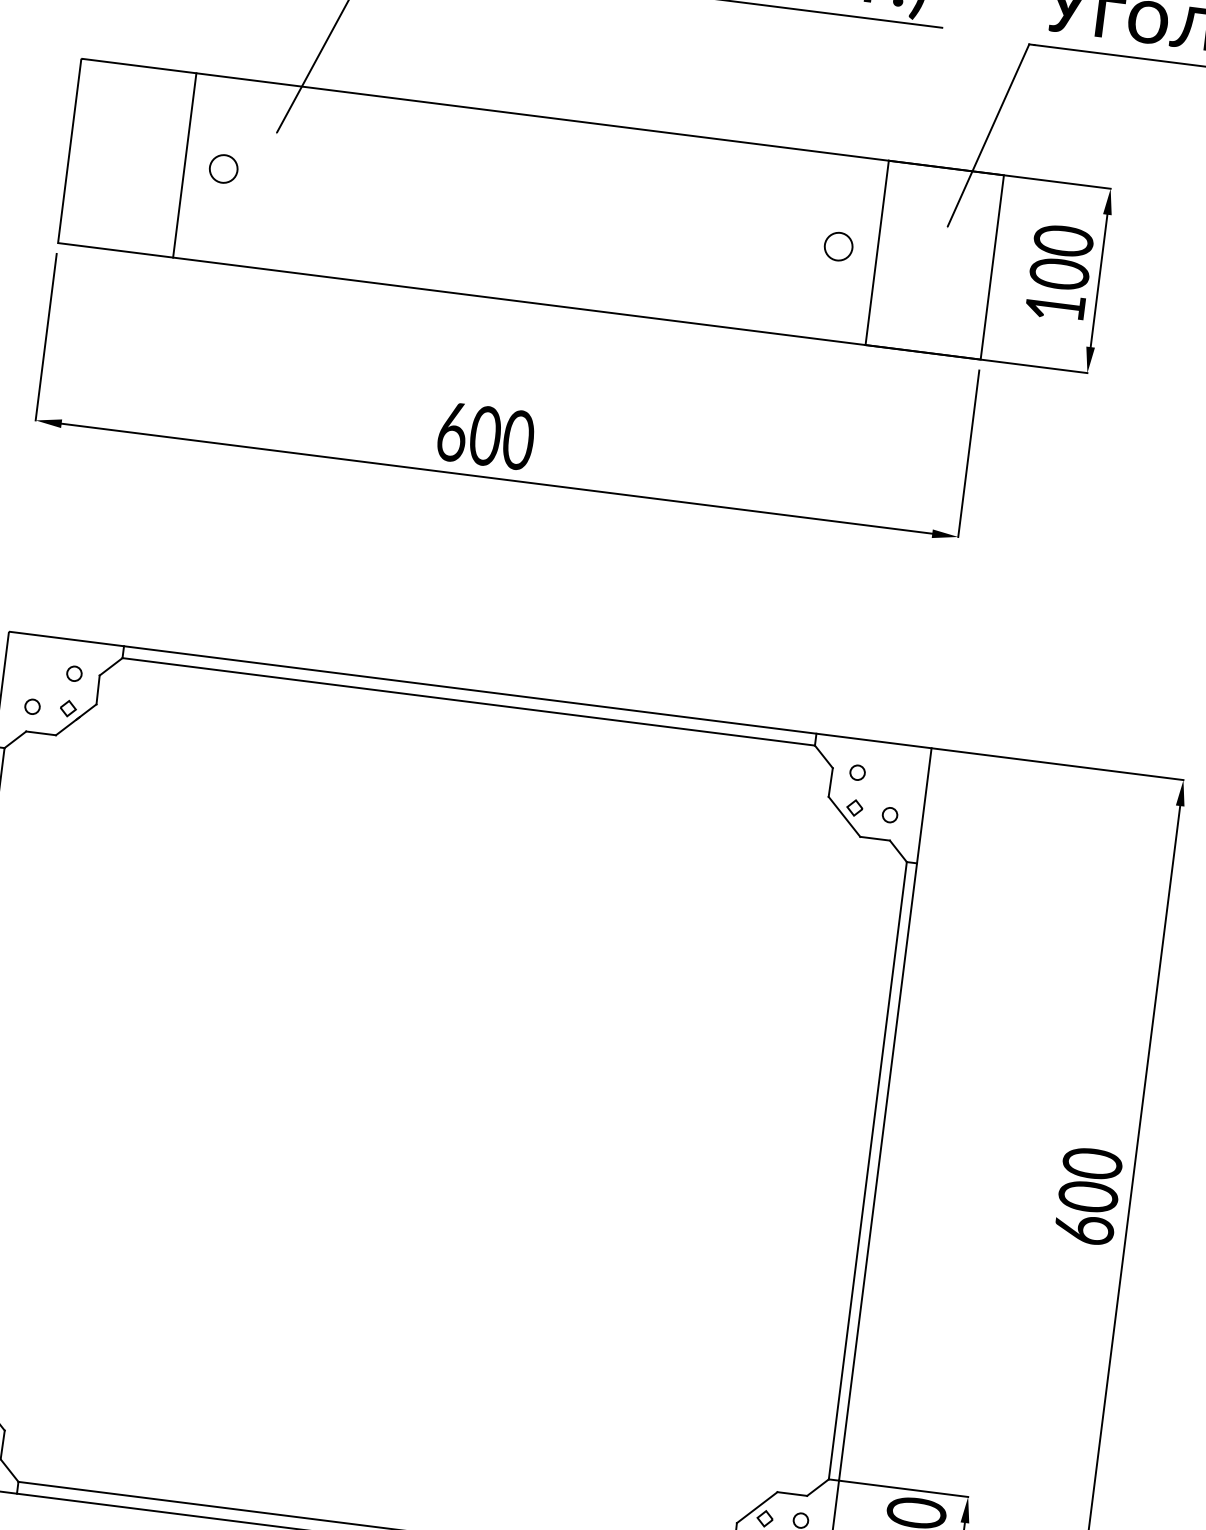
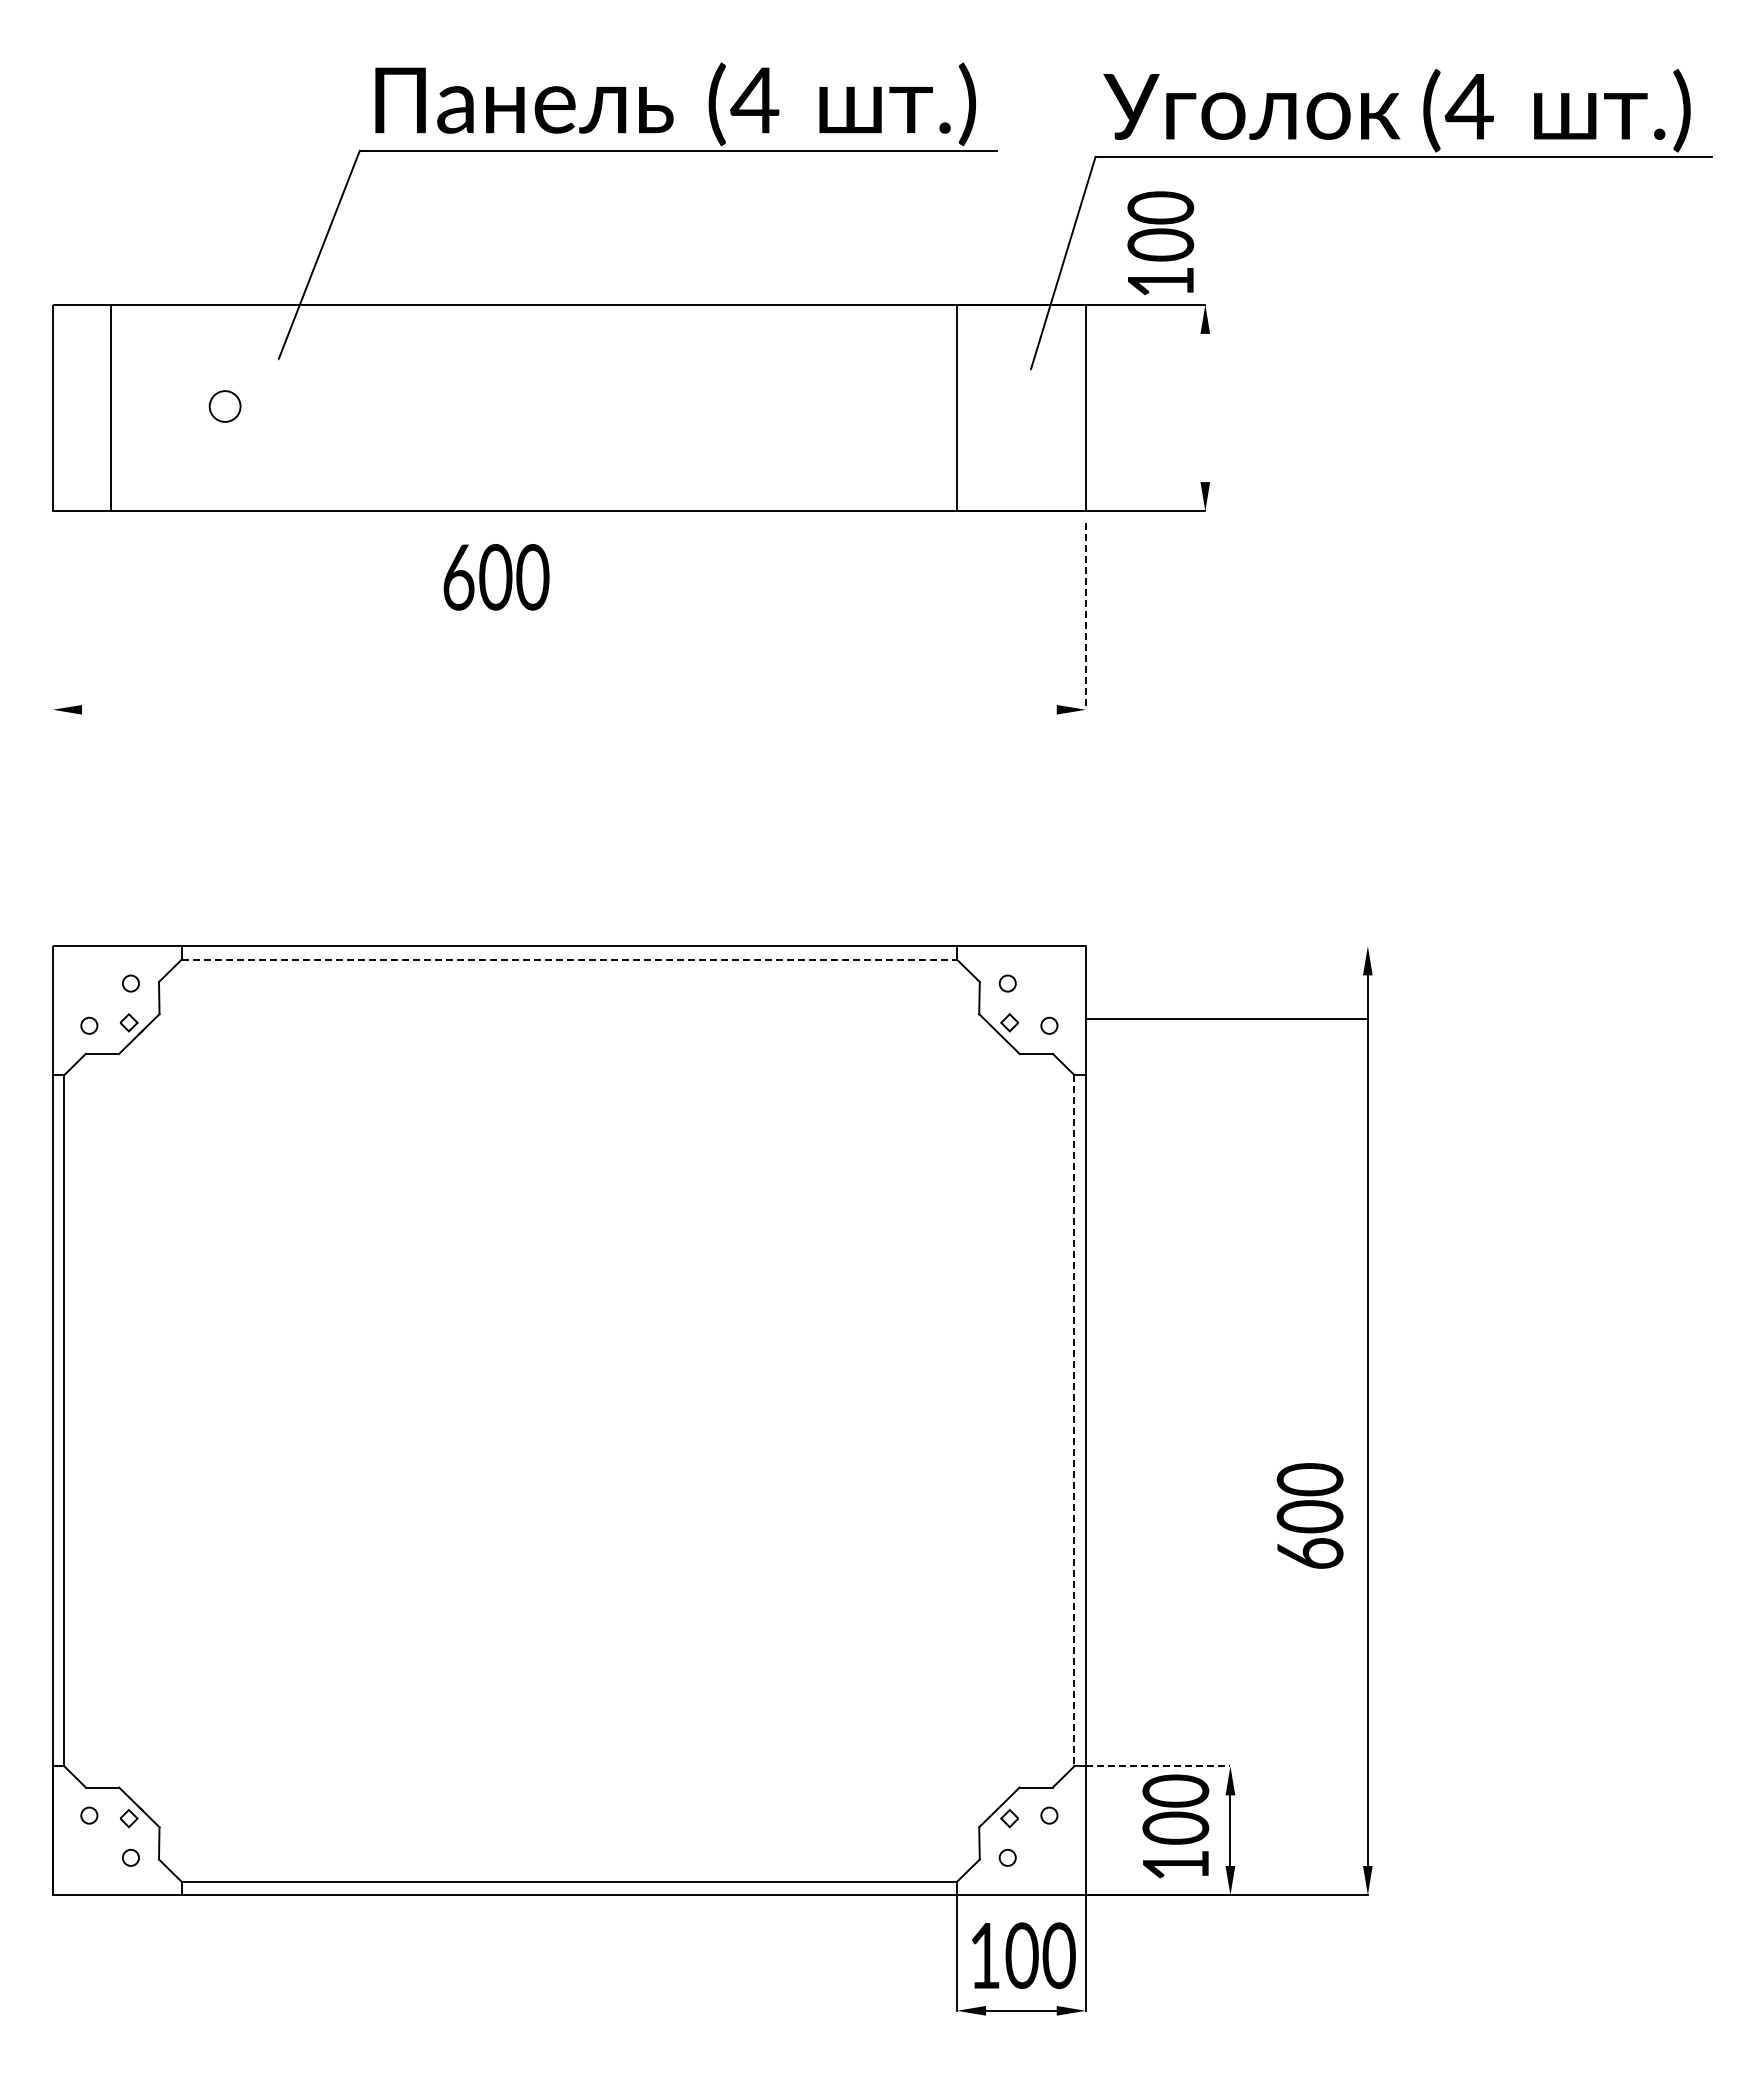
line: (184, 164) -> (110, 407), moved
circle: (838, 246) -> (913, 406), removed
text: (1059, 272) -> (1160, 243), moved
line: (1099, 280) -> (1205, 407), removed
line: (45, 337) -> (52, 616), removed
text: (486, 436) -> (496, 577), moved
line: (968, 454) -> (1085, 617), solid -> dashed
line: (497, 478) -> (569, 709), removed
line: (468, 701) -> (569, 959), solid -> dashed
line: (1057, 764) -> (1226, 1019), moved
line: (867, 1170) -> (1074, 1420), solid -> dashed
text: (1087, 1195) -> (1309, 1515), moved
line: (903, 1489) -> (1158, 1766), solid -> dashed

